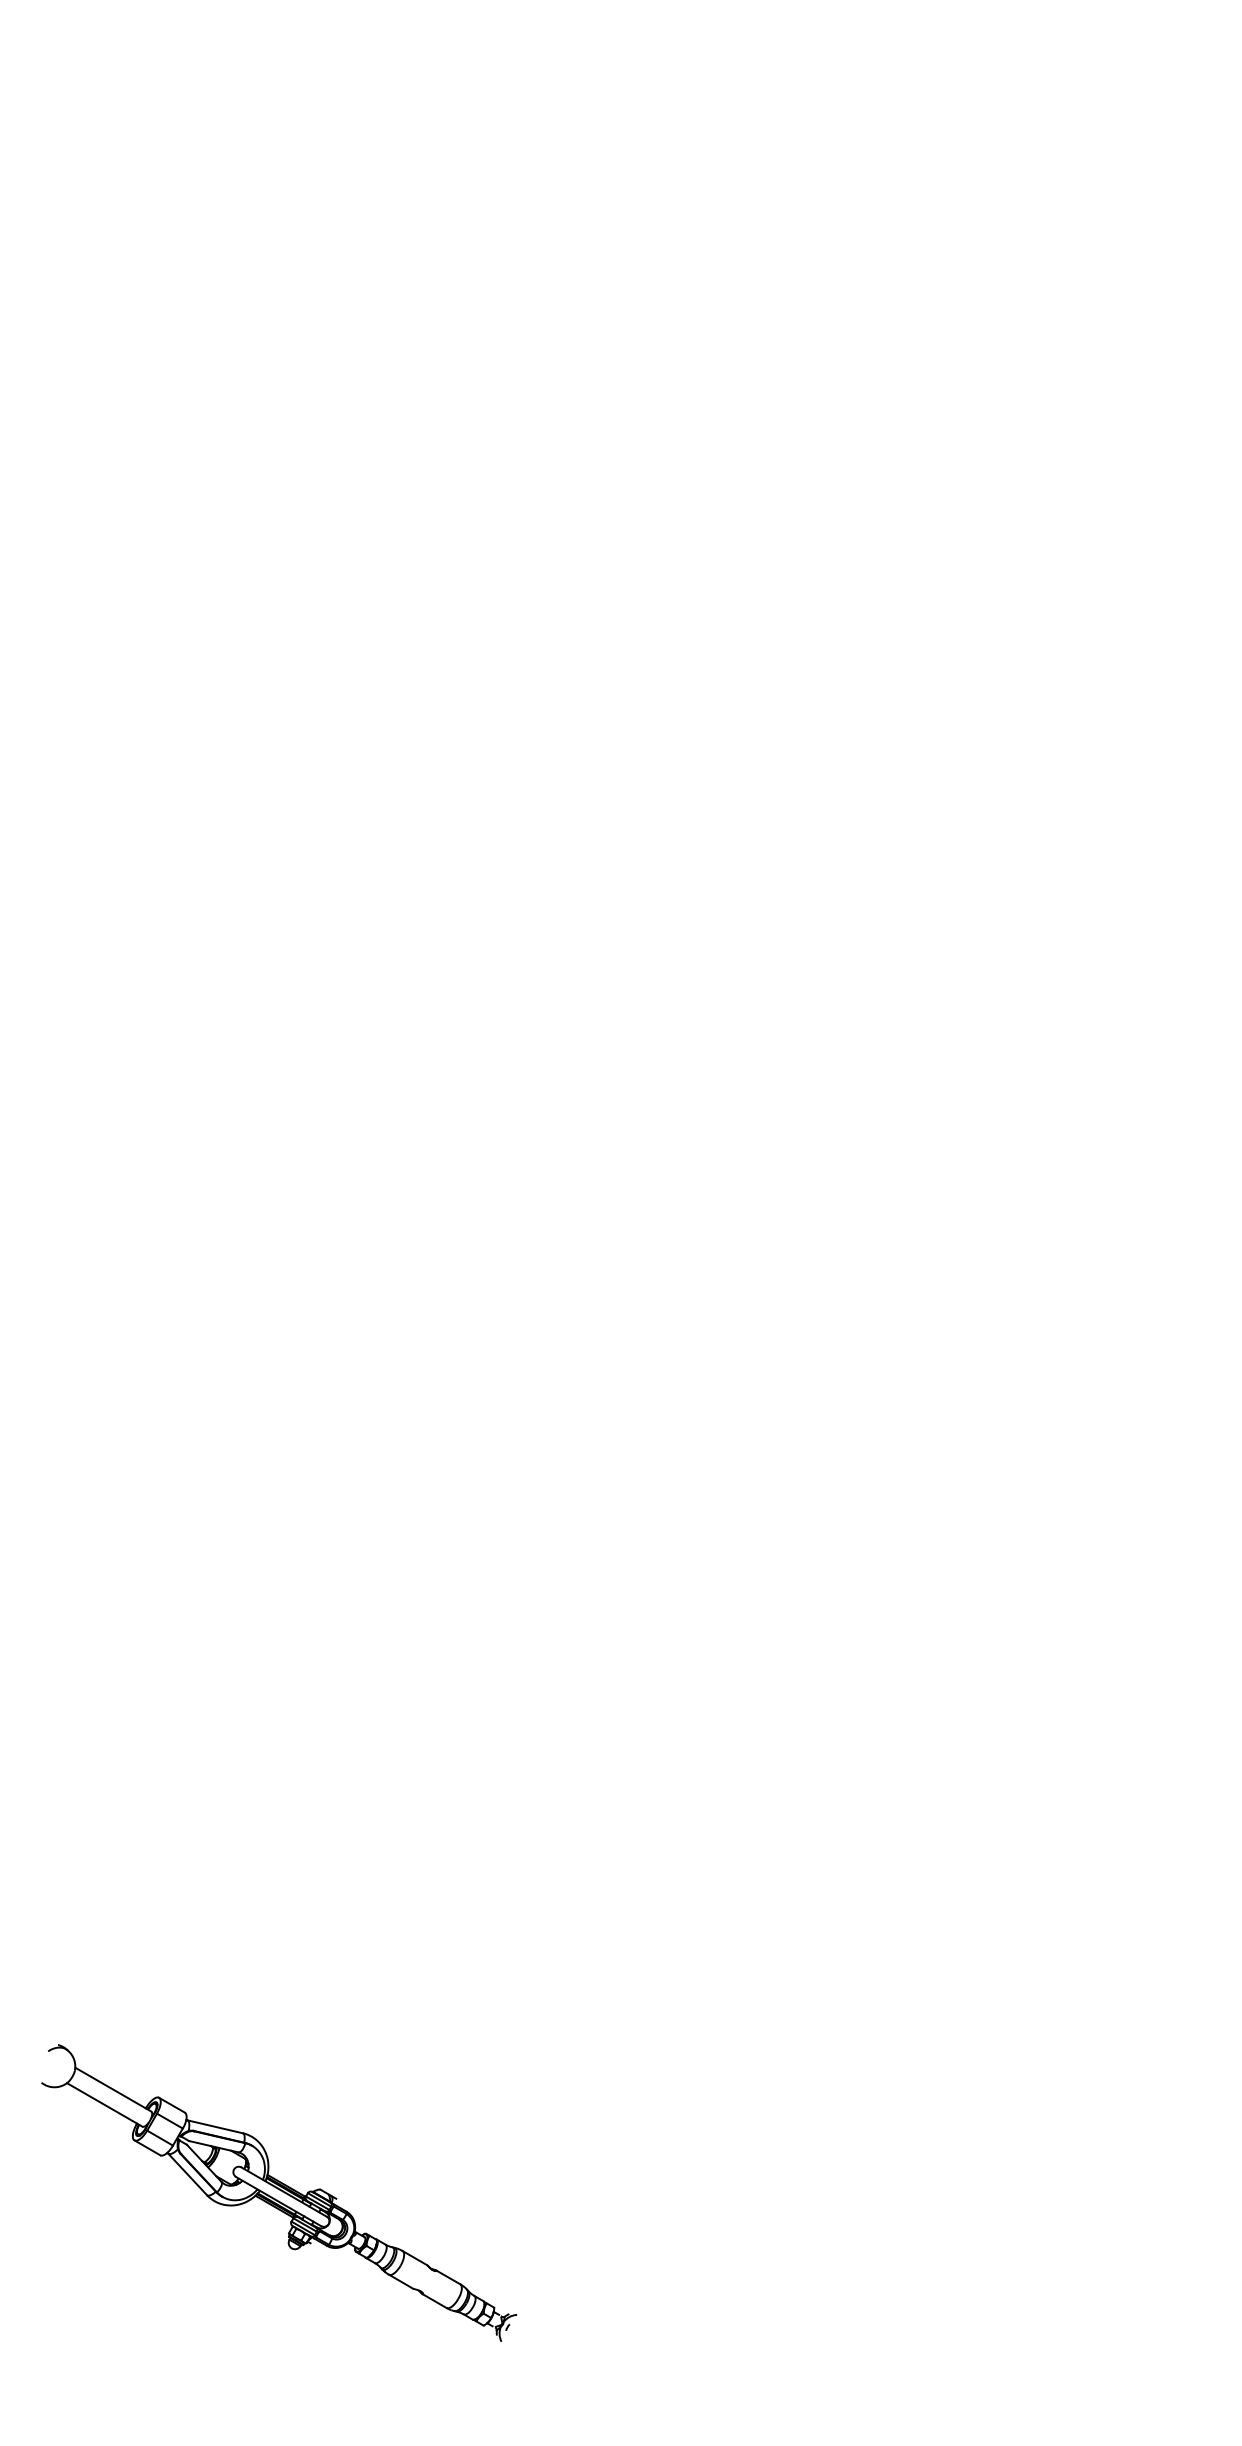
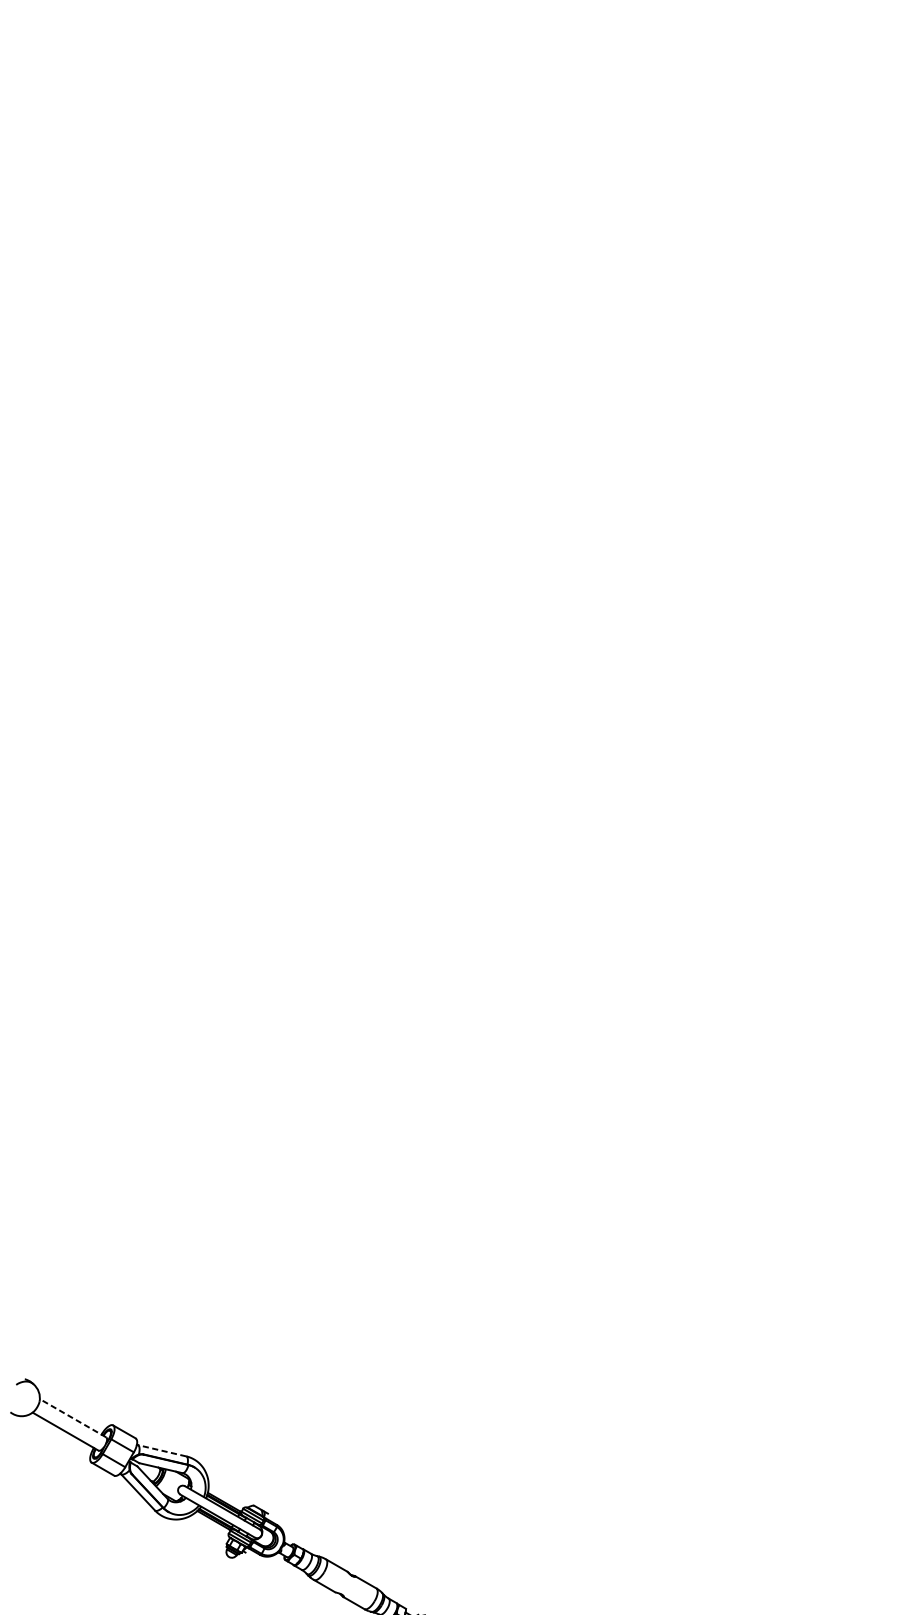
line: (113, 2089) -> (73, 1418), solid -> dashed
line: (214, 2126) -> (161, 1450), solid -> dashed

